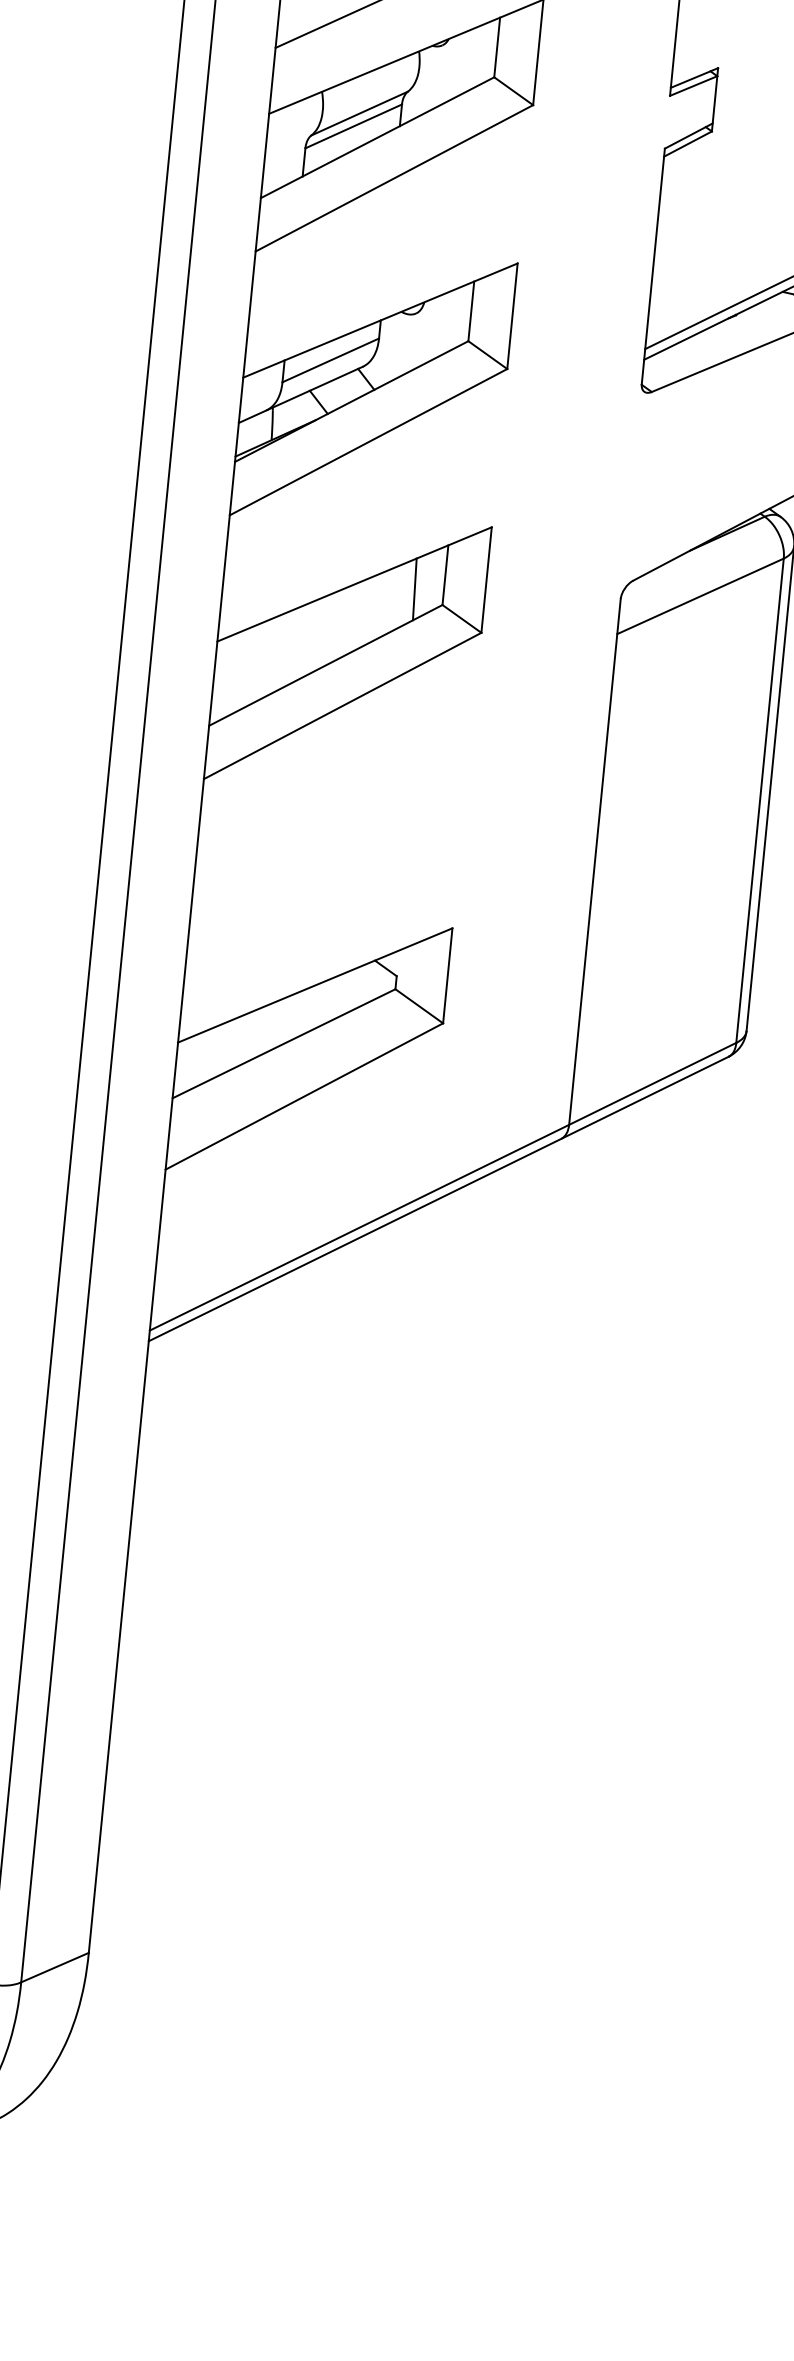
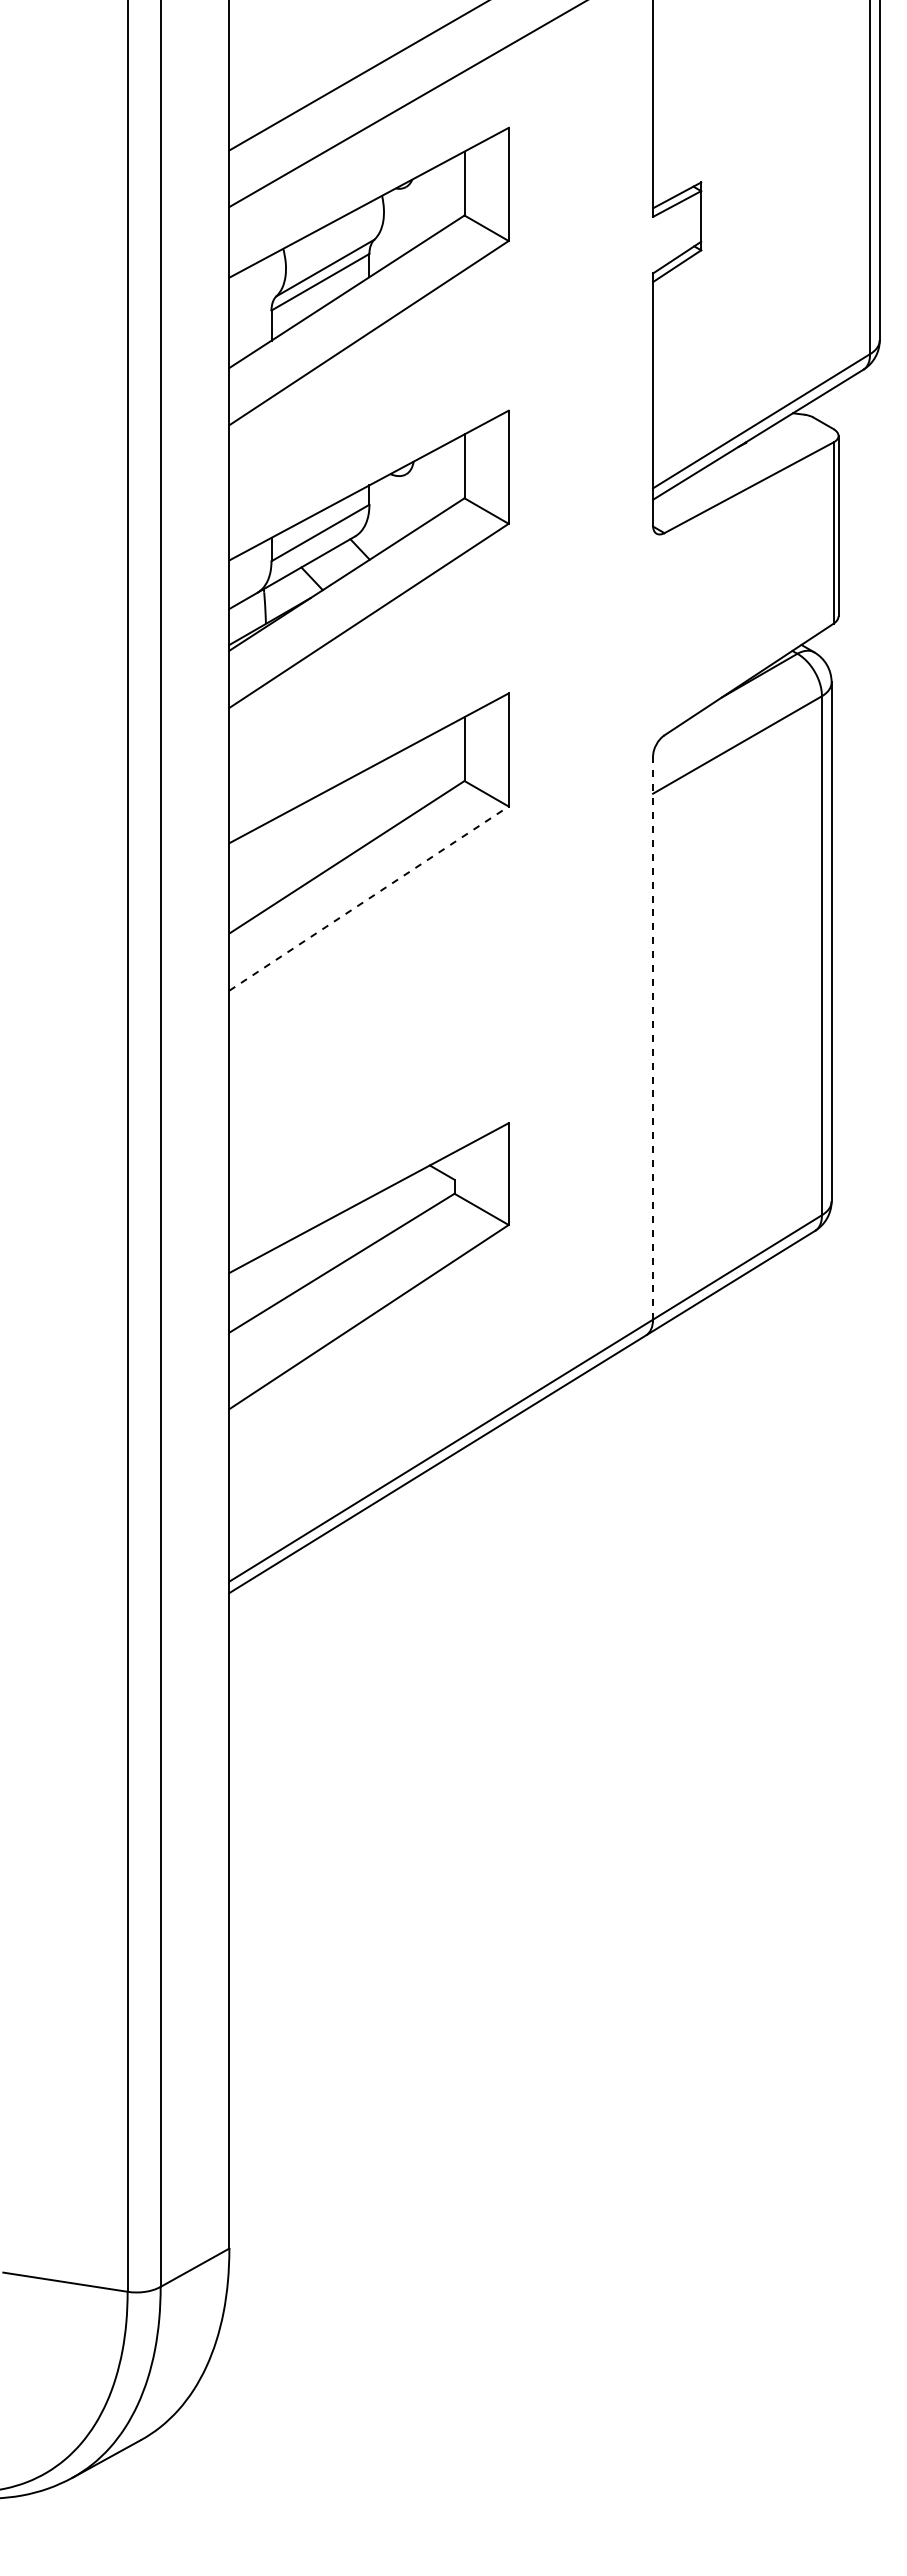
line: (414, 589) -> (433, 767), removed
line: (343, 705) -> (369, 898), solid -> dashed
line: (595, 861) -> (653, 1037), solid -> dashed

